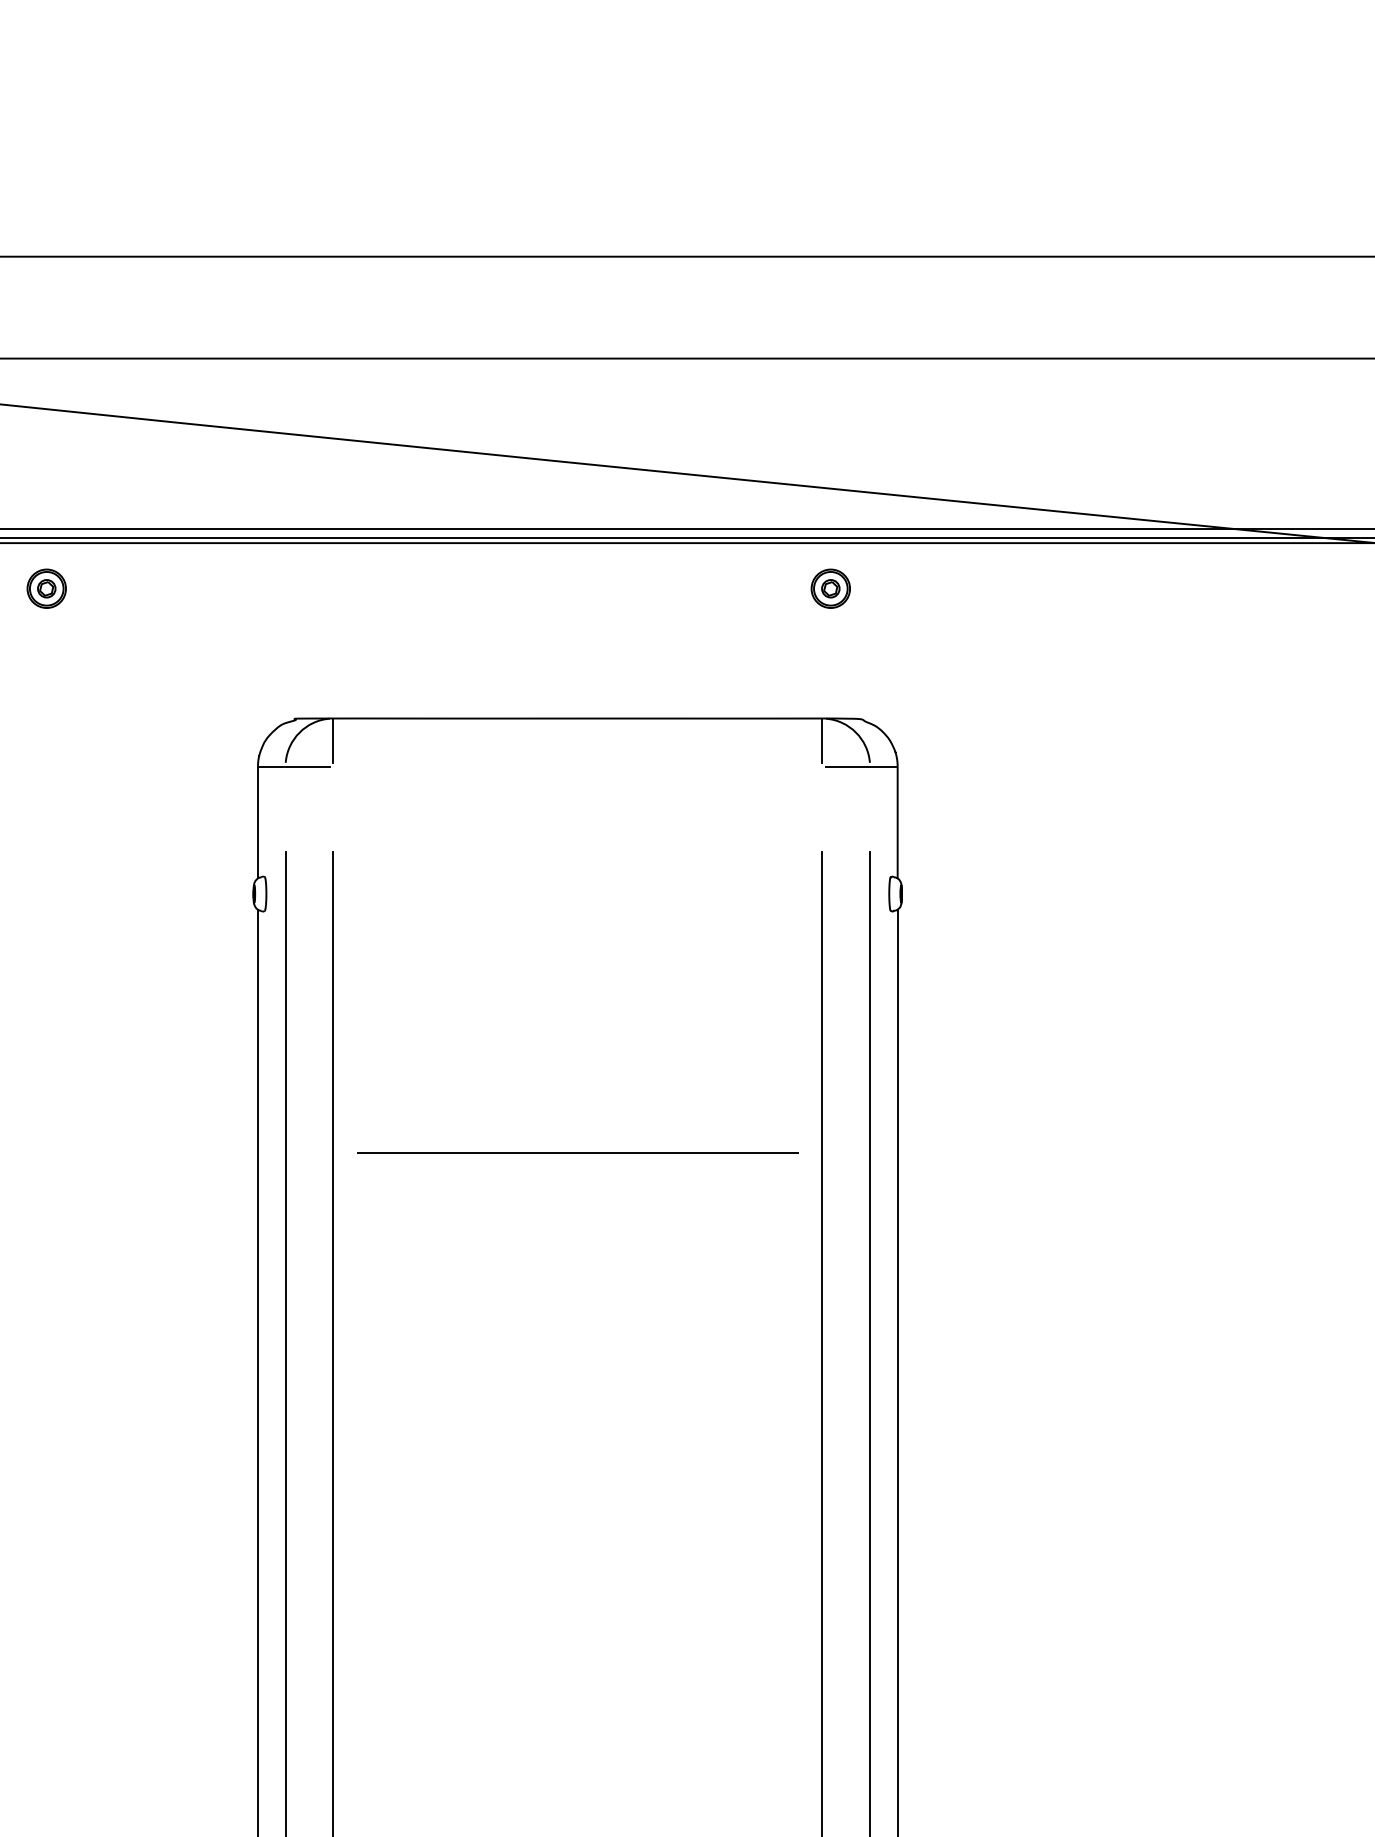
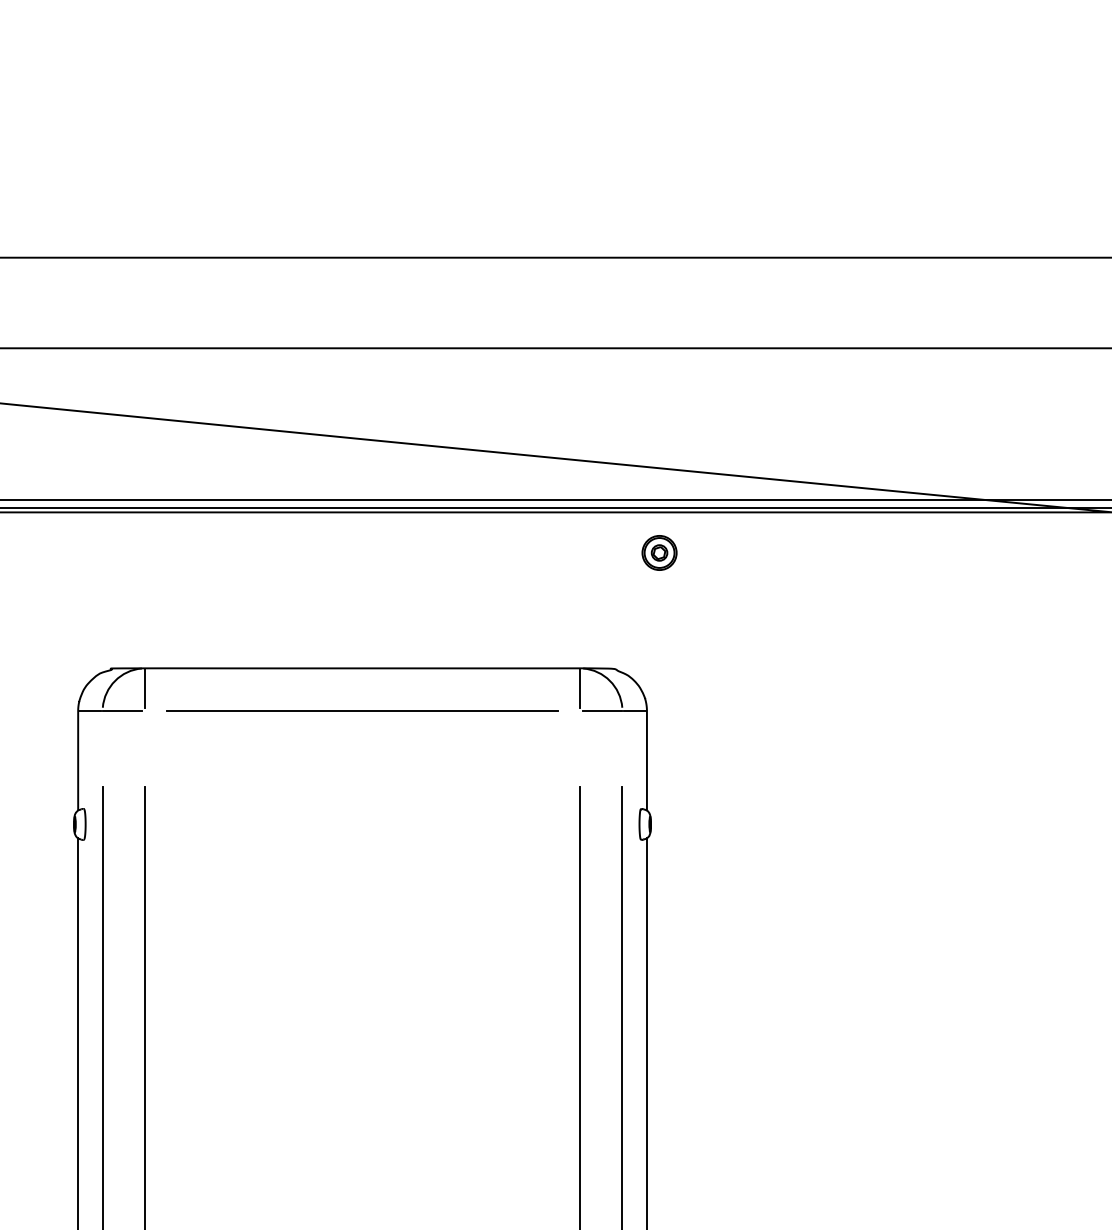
part: (830, 588) -> (659, 552), moved
line: (577, 1152) -> (362, 711), moved

